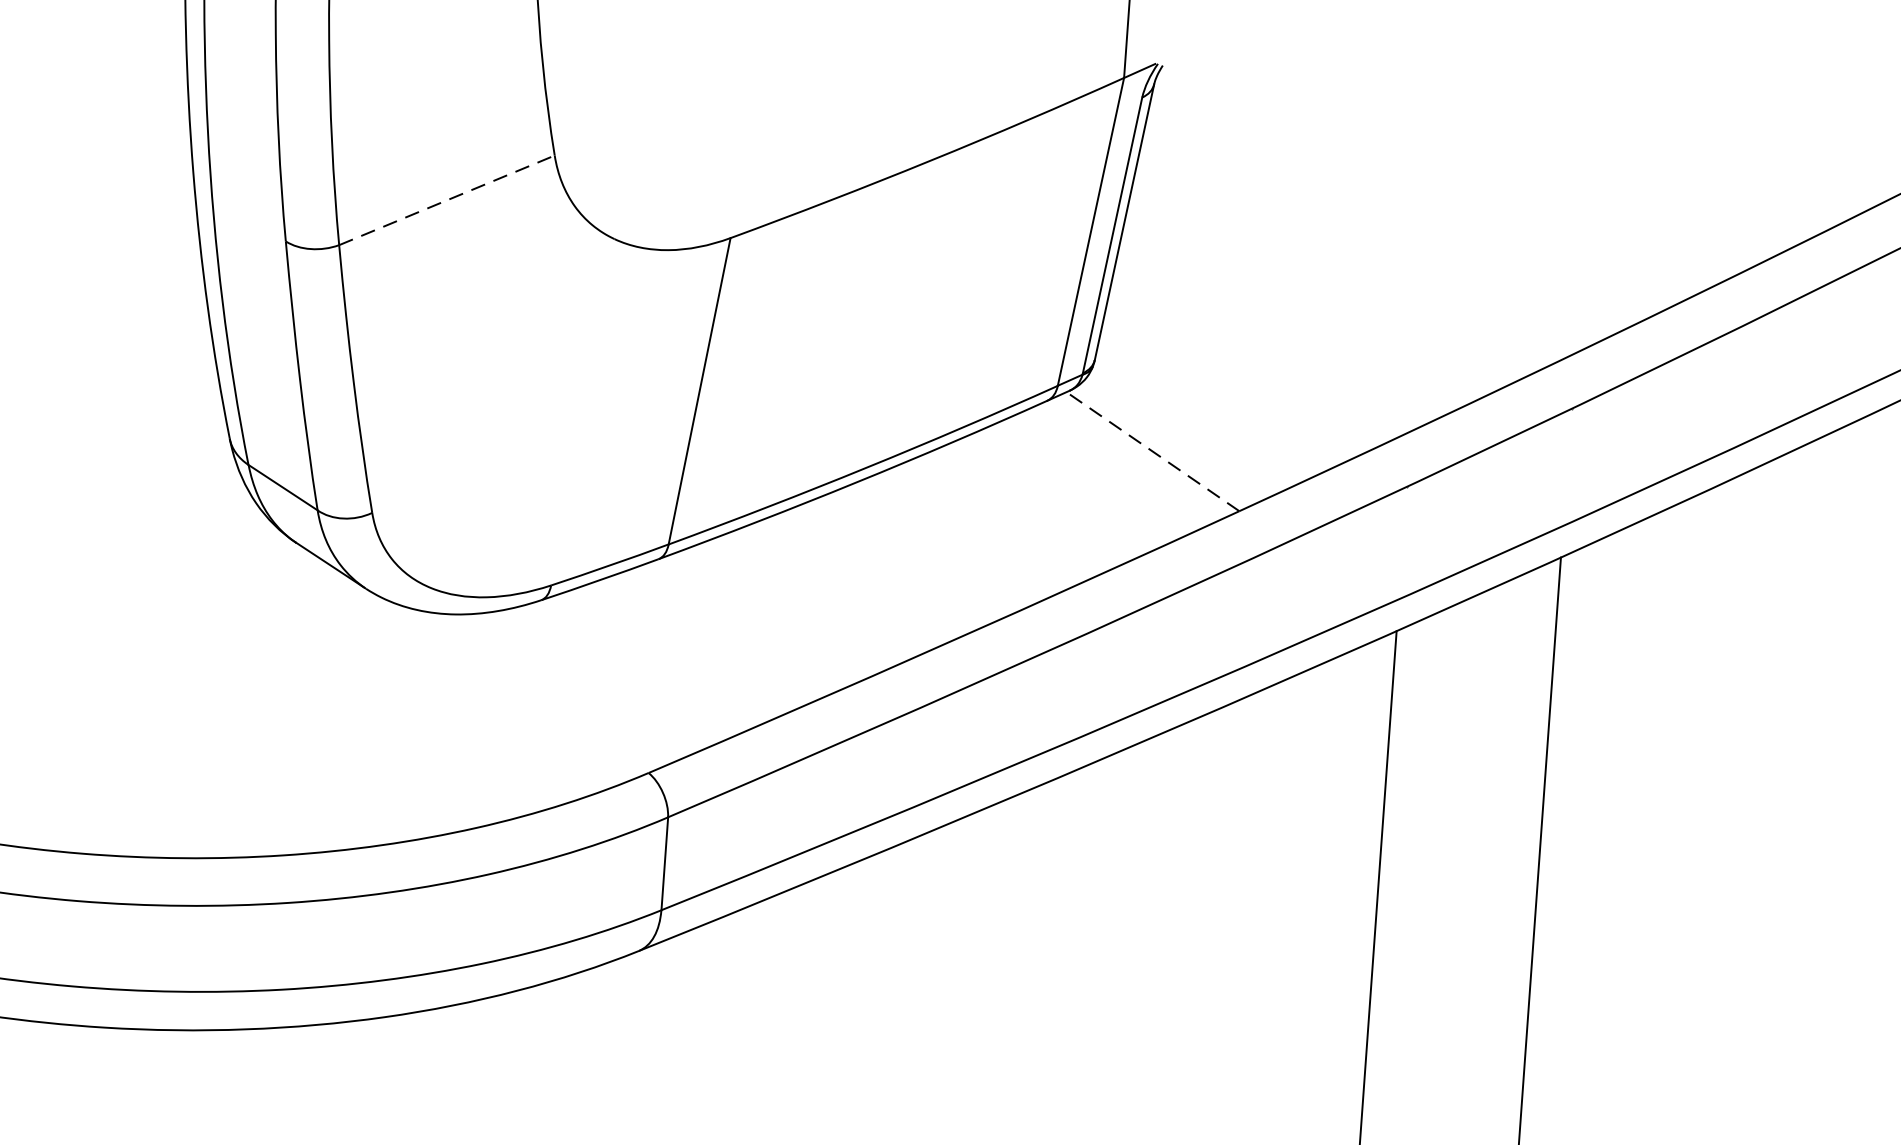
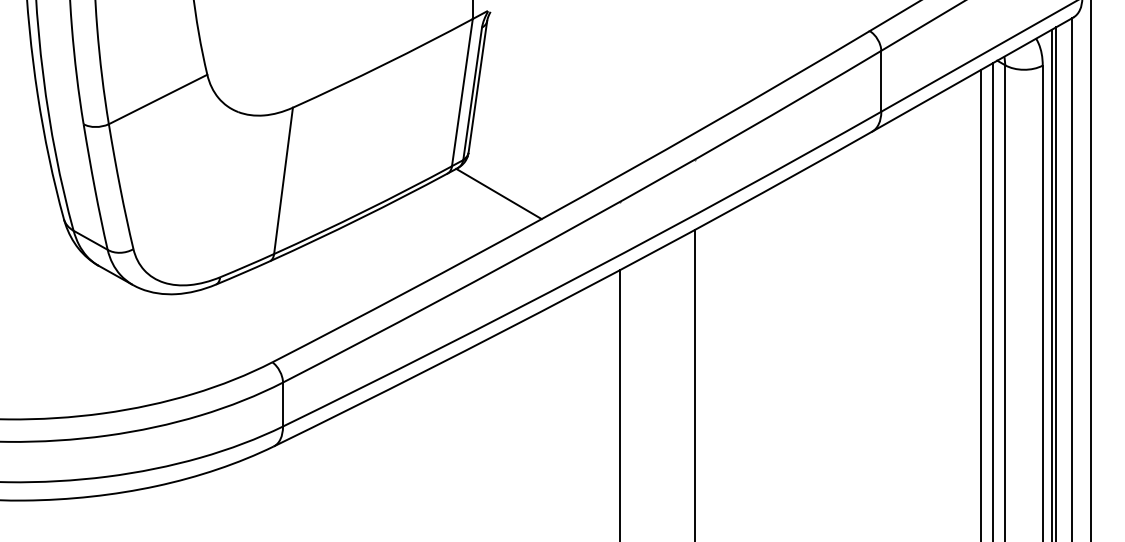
line: (447, 200) -> (158, 99), dashed -> solid
line: (1154, 450) -> (499, 193), dashed -> solid

